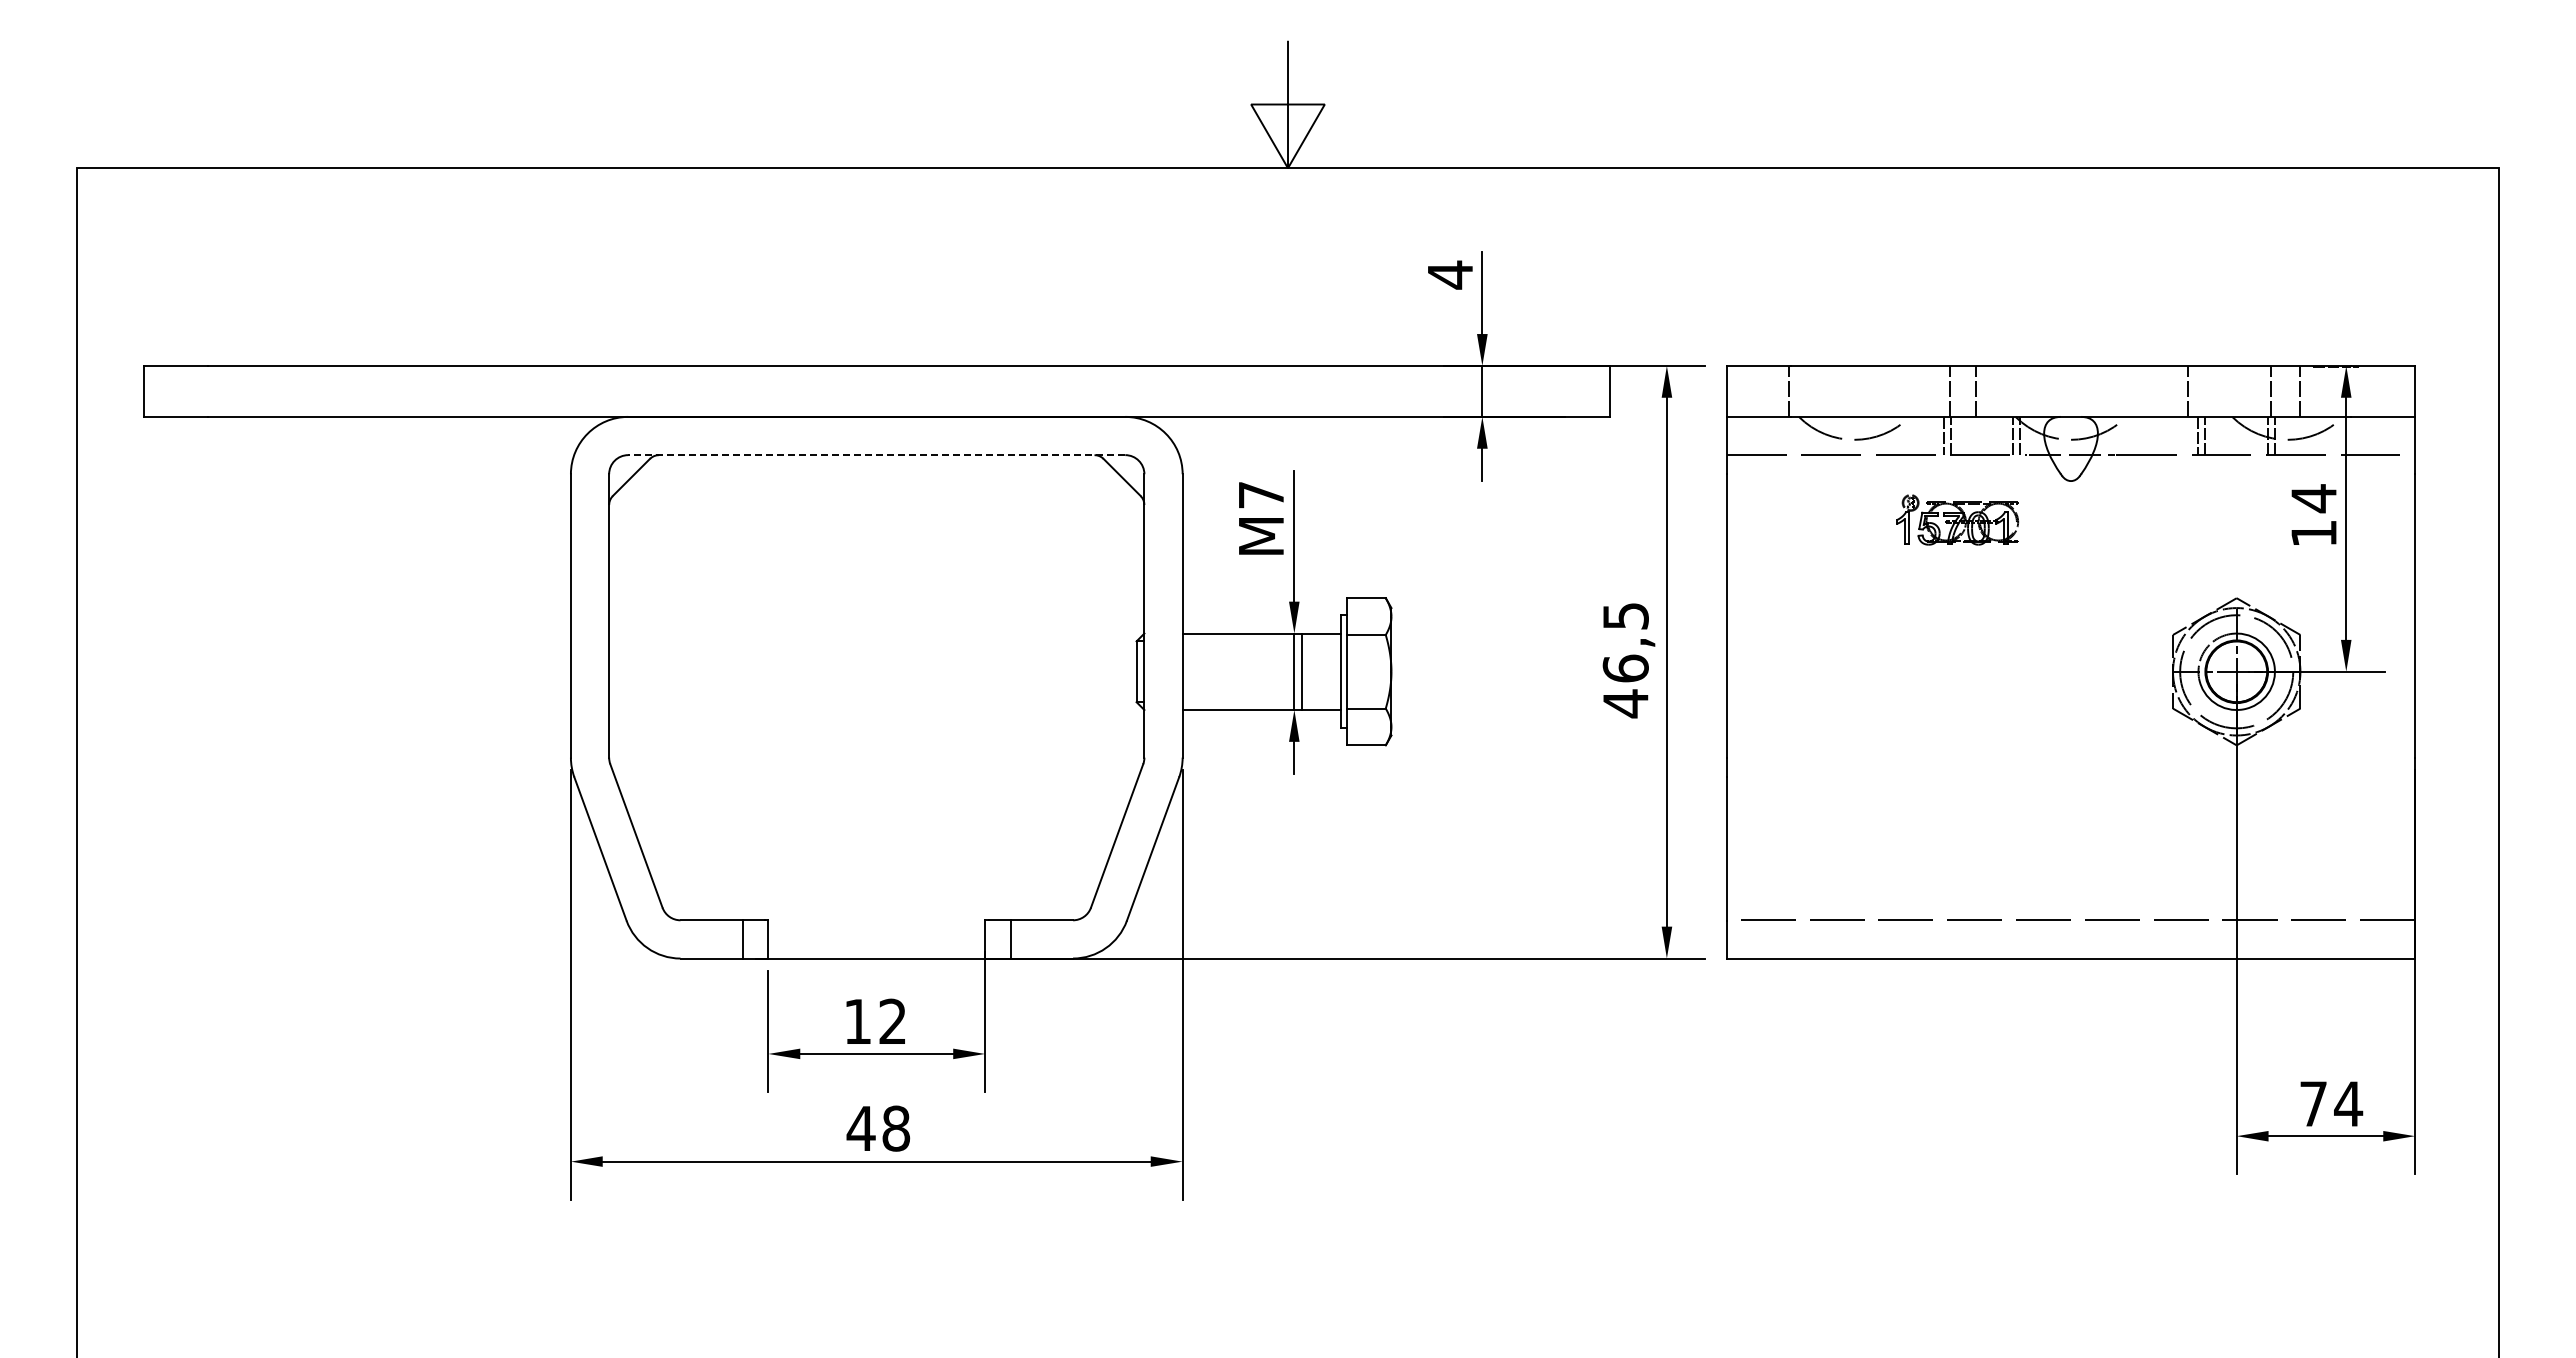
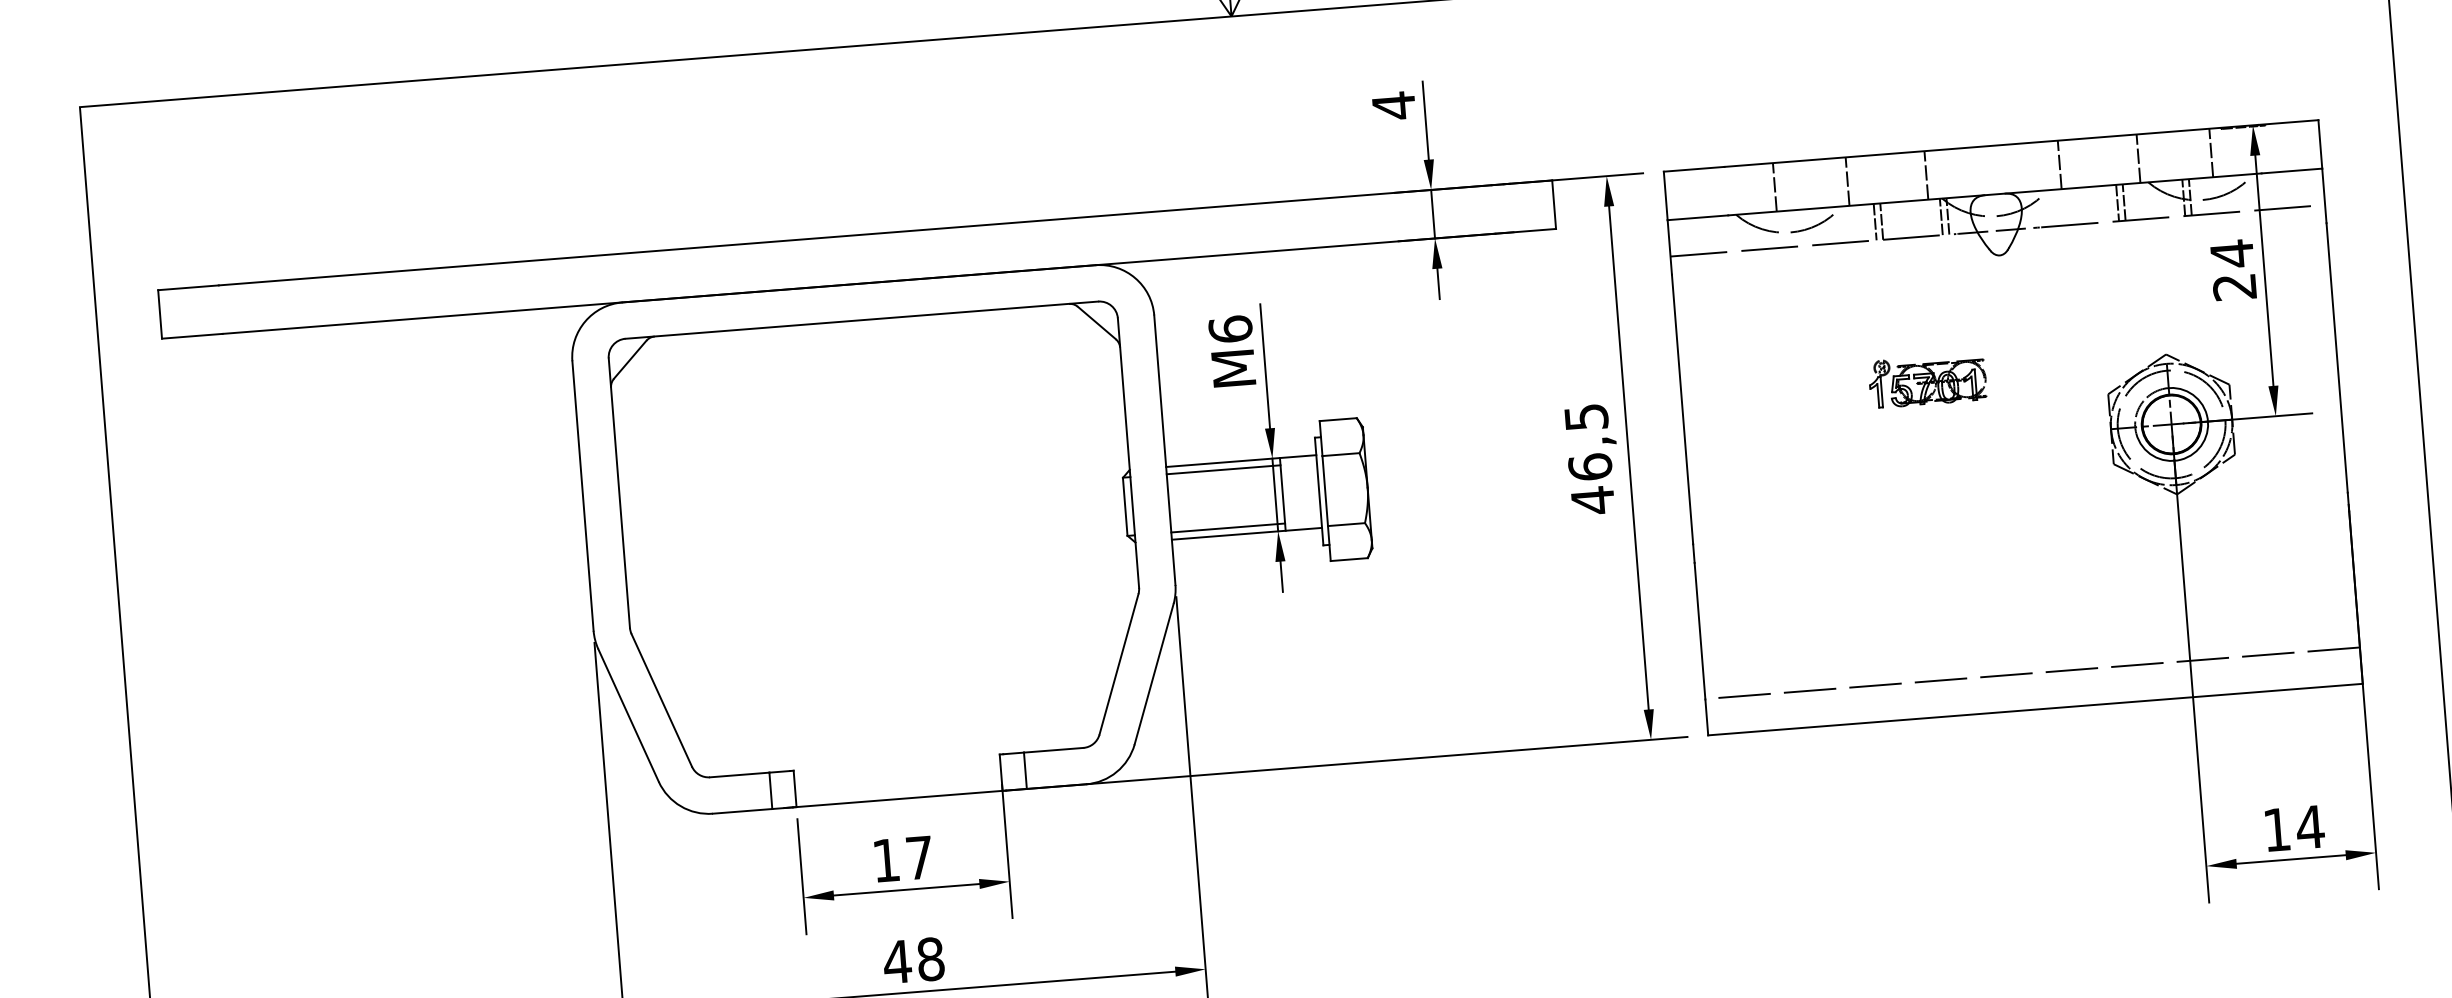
line: (1788, 390) -> (1774, 186), moved
line: (1949, 390) -> (1925, 174), moved
line: (1976, 390) -> (1847, 180), moved
line: (2188, 390) -> (2059, 164), moved
line: (2270, 390) -> (2137, 157), moved
line: (876, 455) -> (861, 320), dashed -> solid
text: (1261, 494) -> (1230, 328), M7 -> M6
part: (1957, 519) -> (1927, 380), moved
text: (2313, 533) -> (2234, 287), 14 -> 24
line: (1242, 641) -> (1223, 470), added
line: (1242, 702) -> (1228, 528), added
text: (892, 1020) -> (919, 856), 12 -> 17
text: (2313, 1103) -> (2276, 829), 74 -> 14

